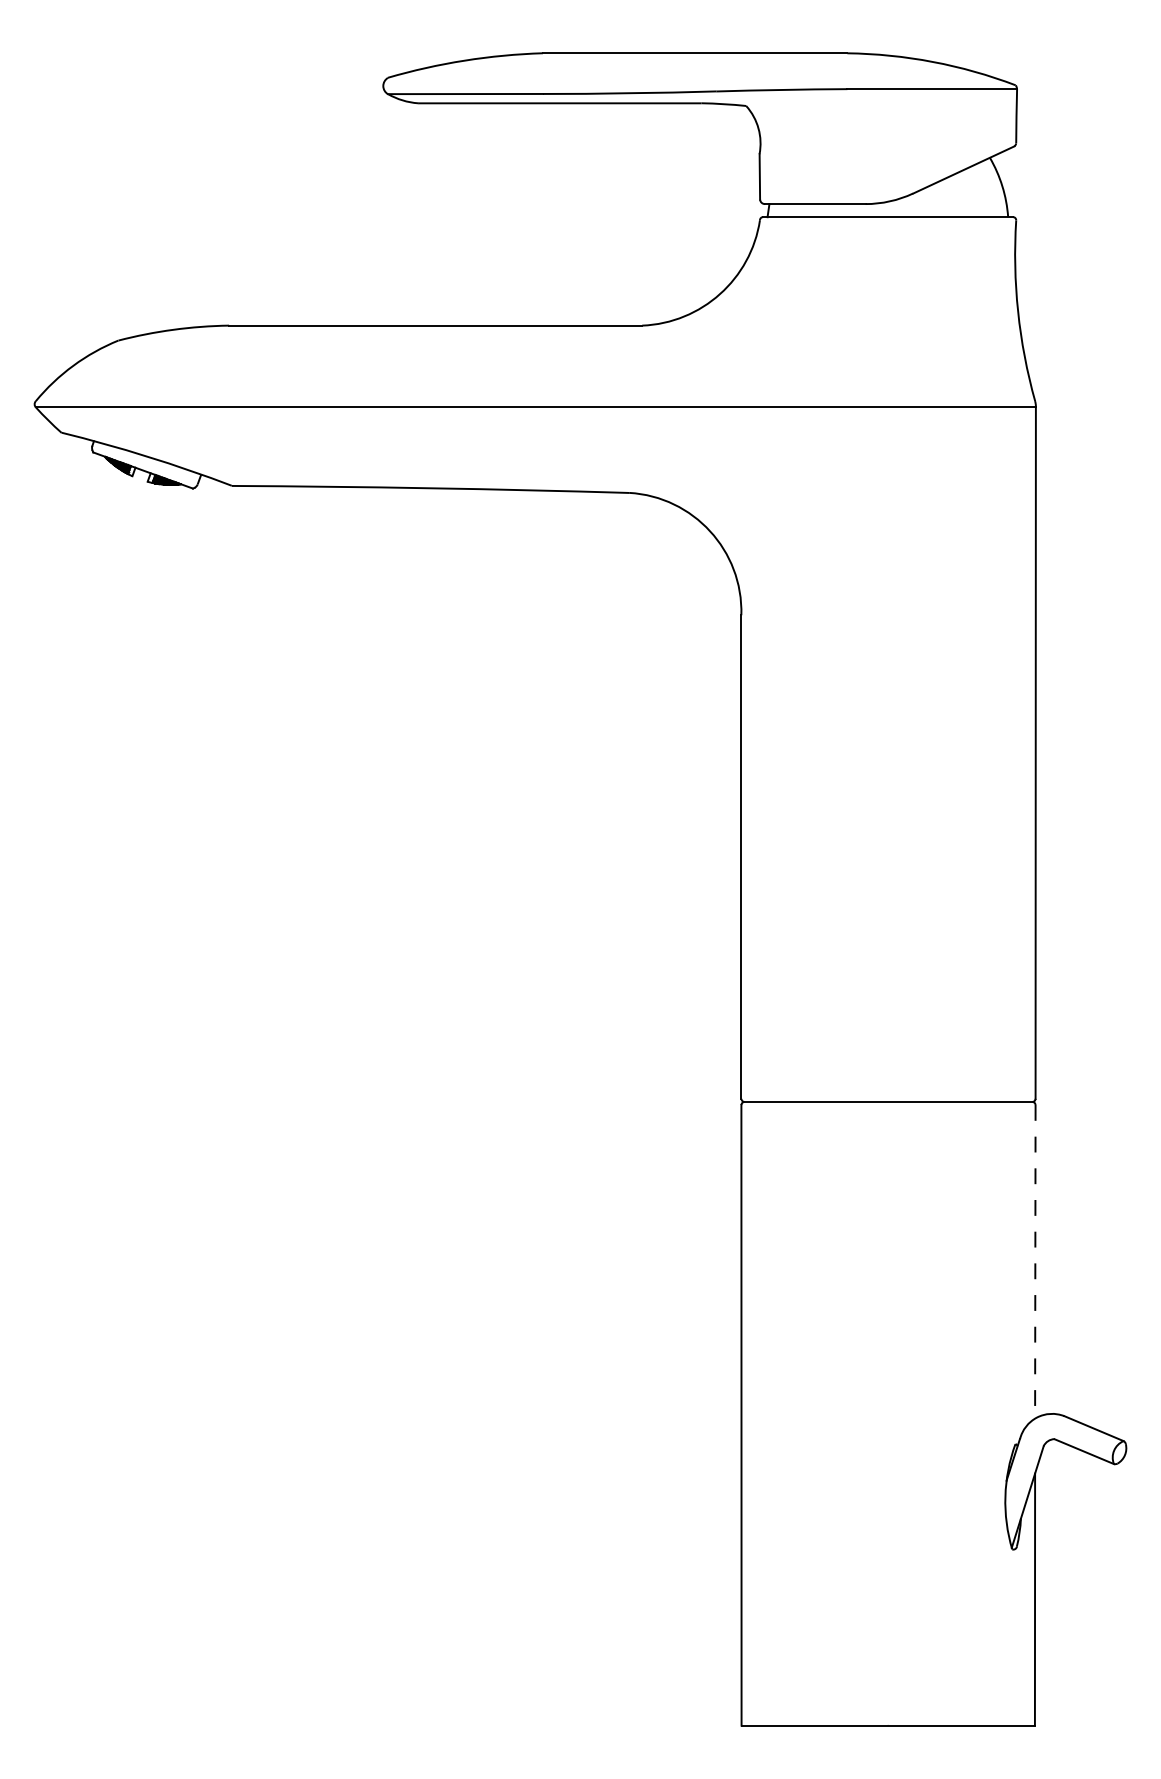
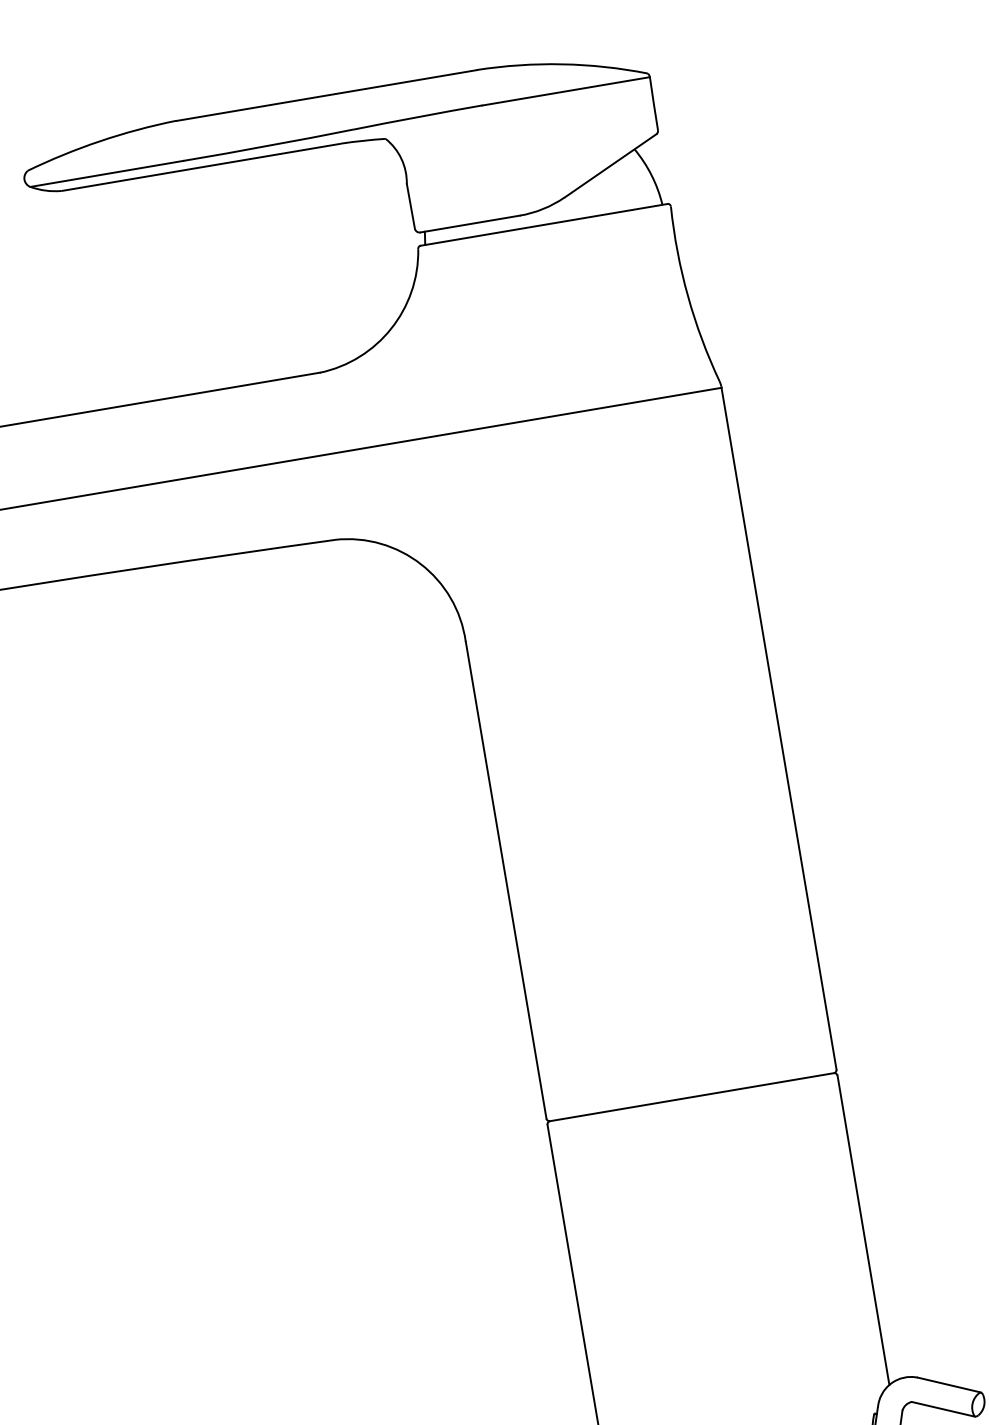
line: (1035, 1261) -> (863, 1229), dashed -> solid

